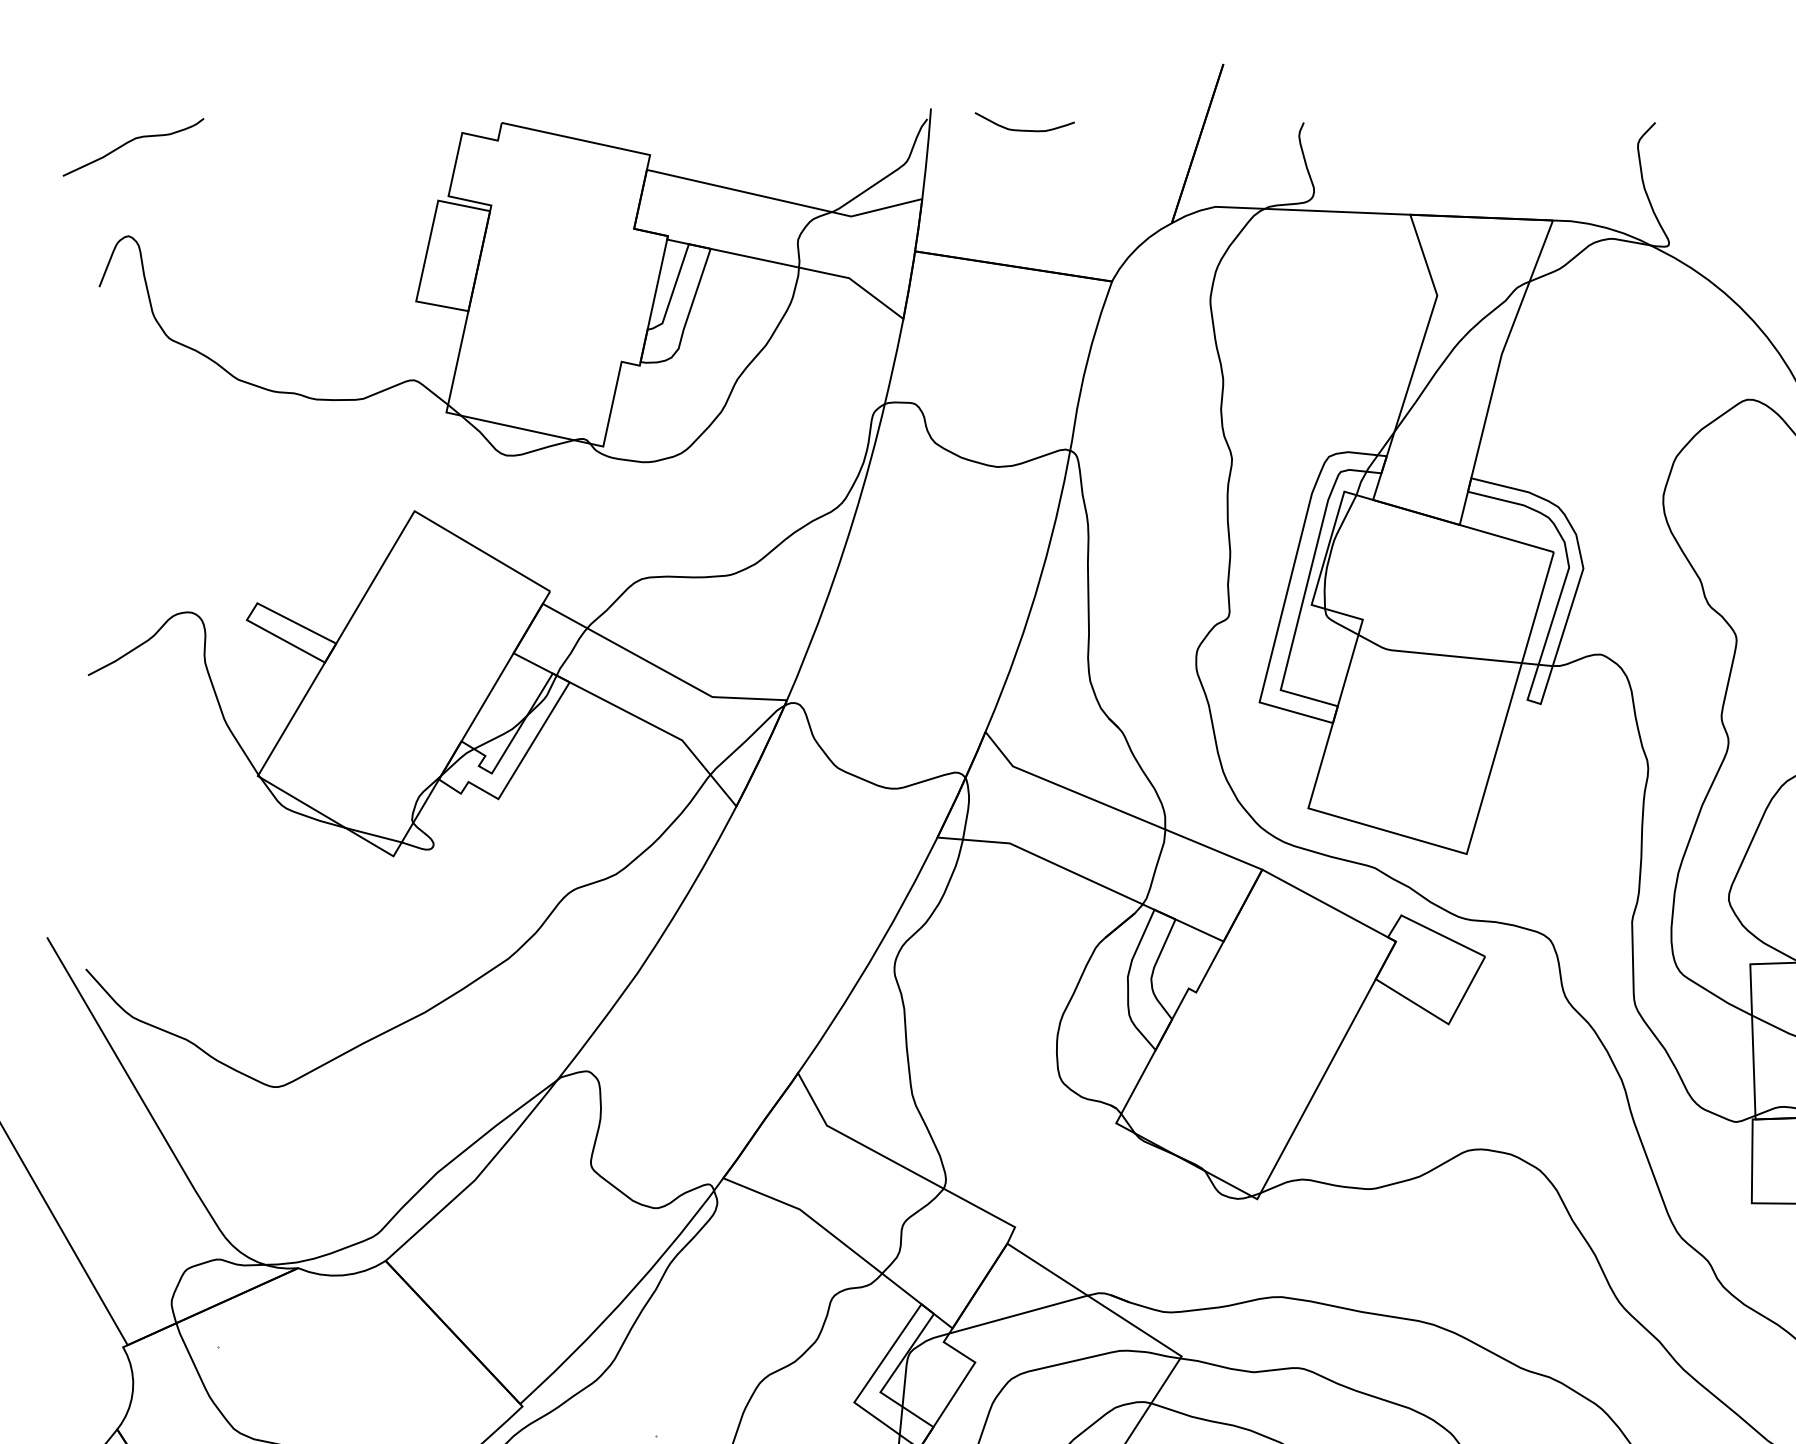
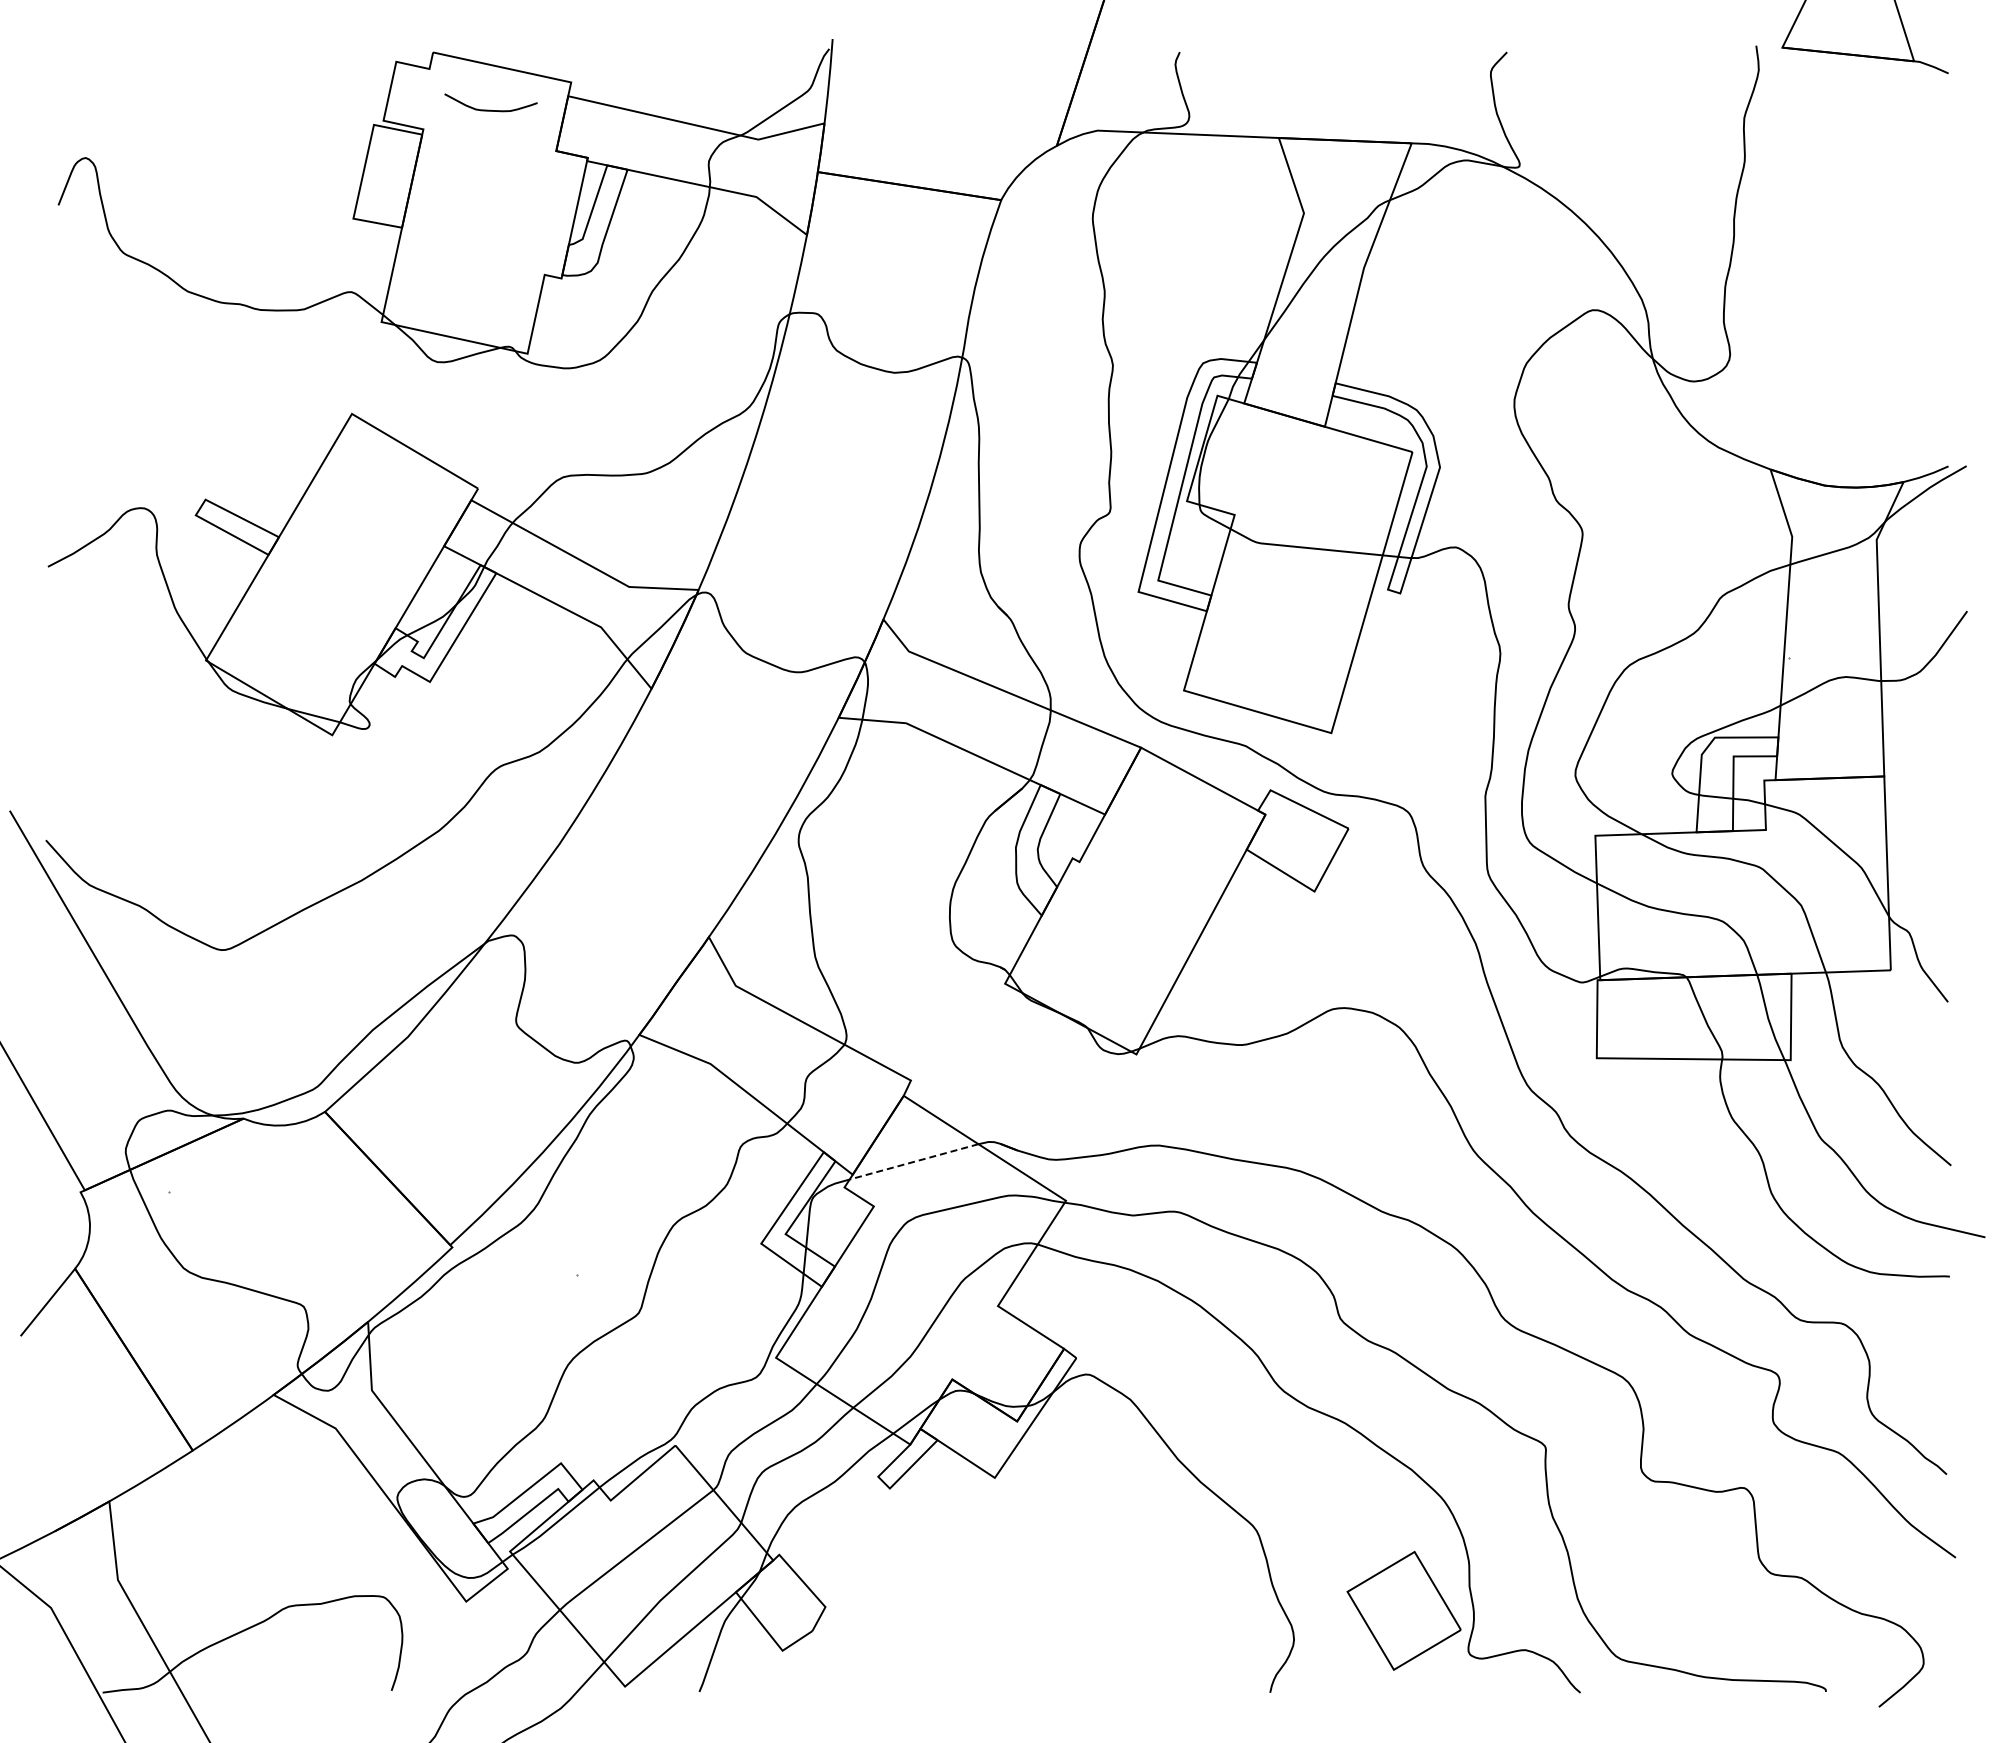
curve: (1024, 129) -> (490, 109), moved
curve: (130, 142) -> (87, 70), removed
line: (1018, 1314) -> (914, 1161), solid -> dashed

